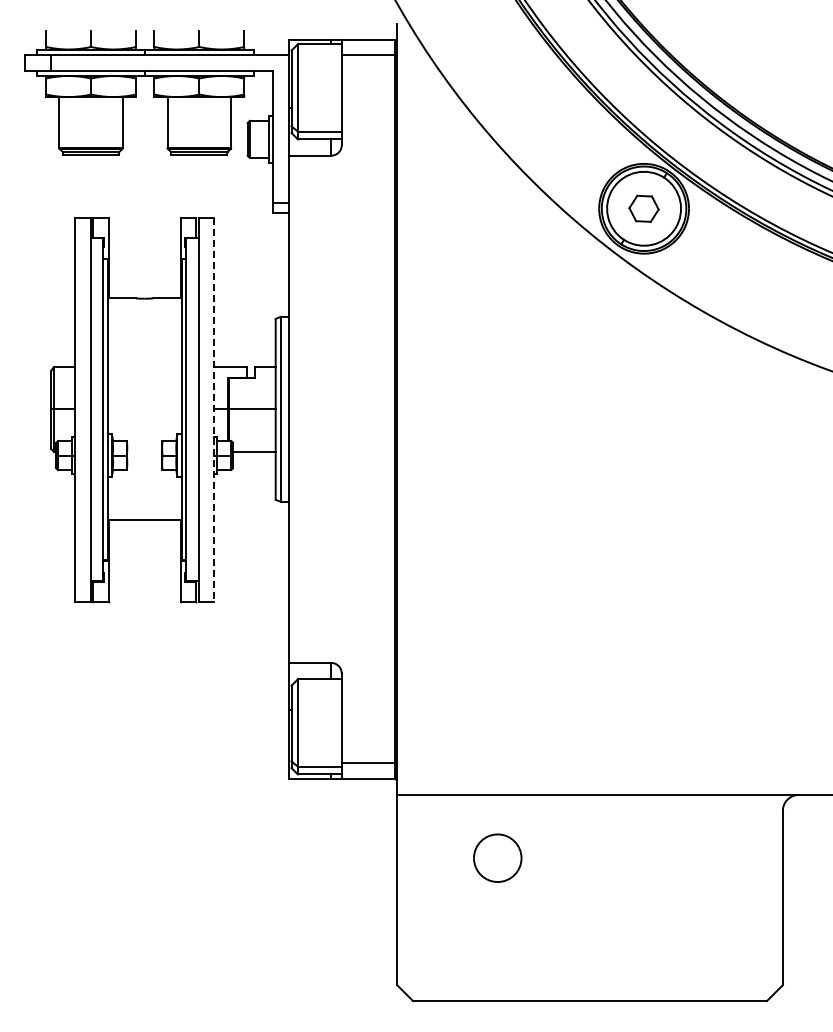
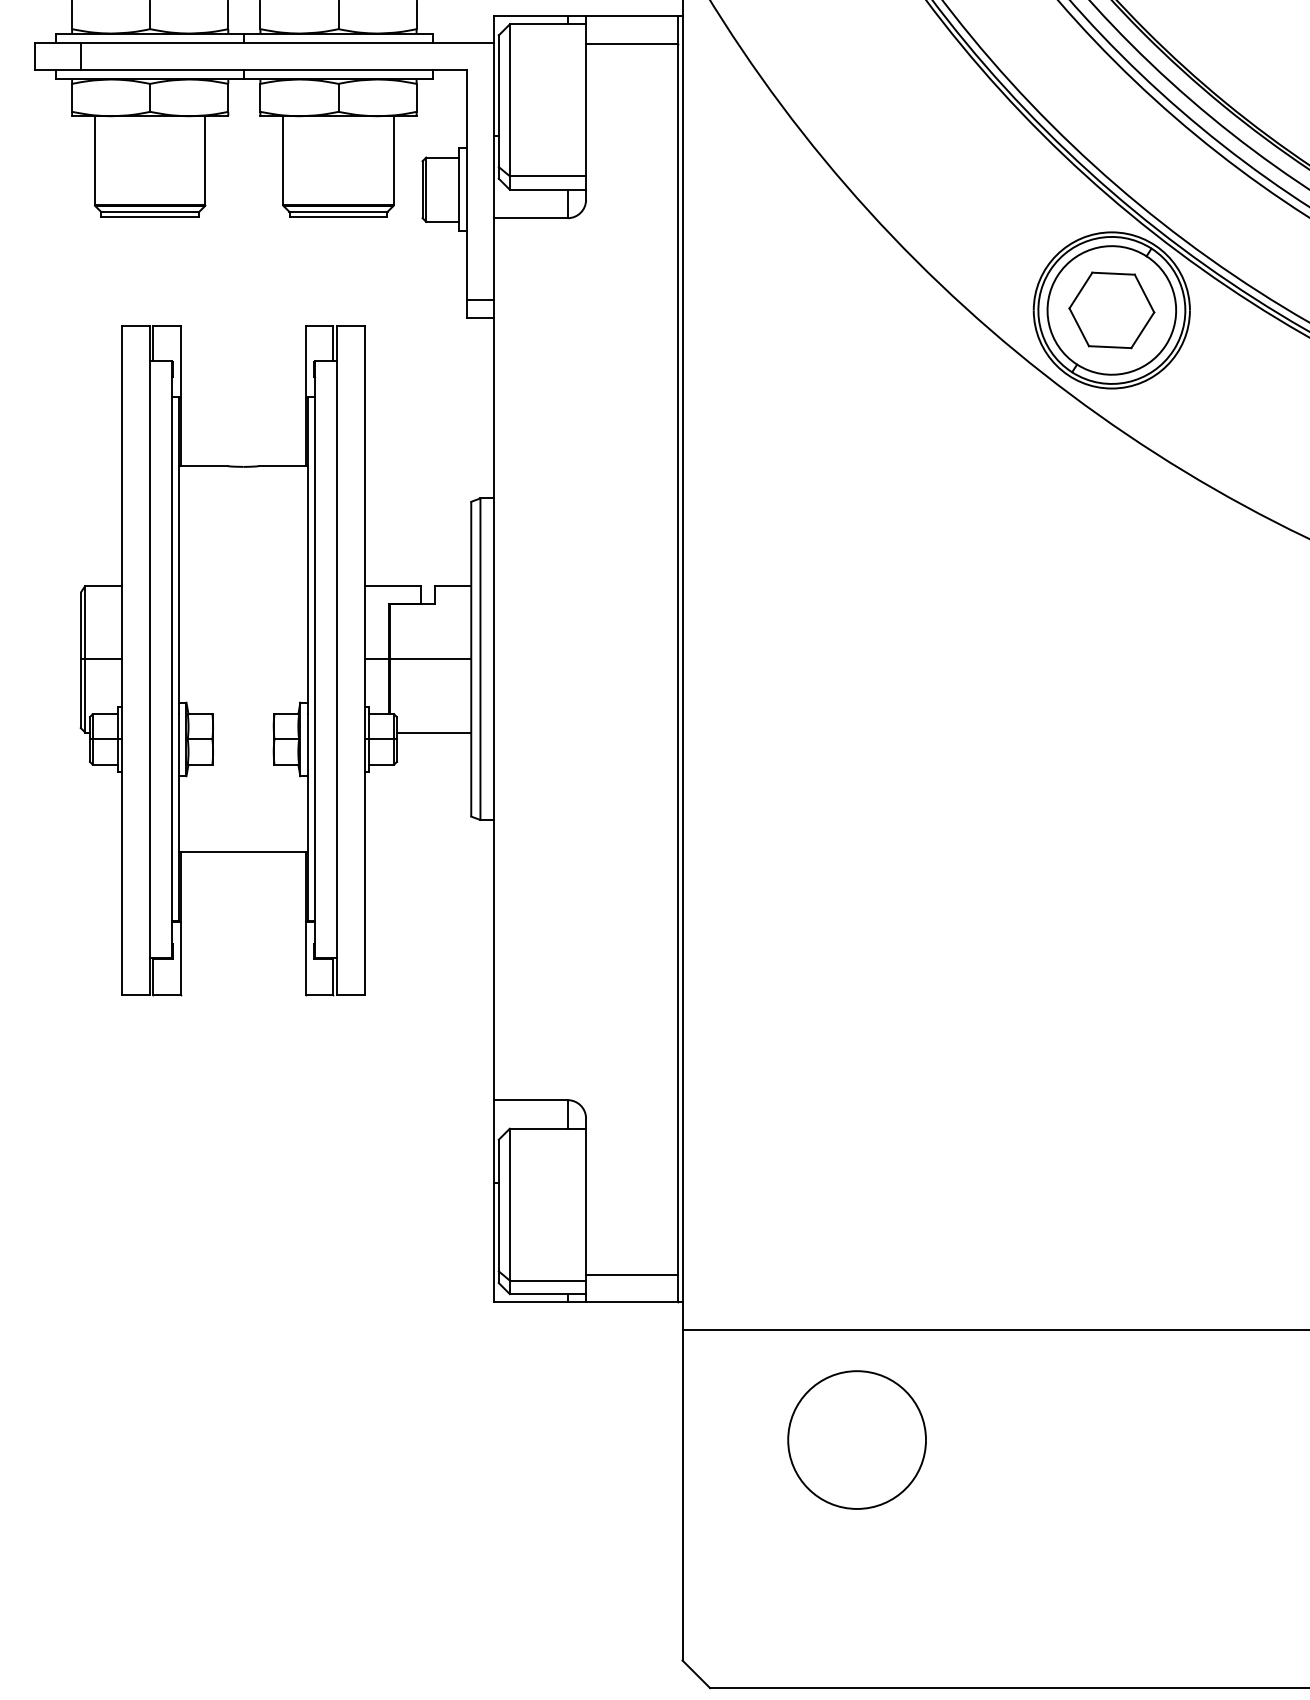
part: (643, 208) -> (1110, 309), size x1.67
line: (214, 410) -> (364, 661), dashed -> solid
part: (497, 857) -> (856, 1438), size x1.67

